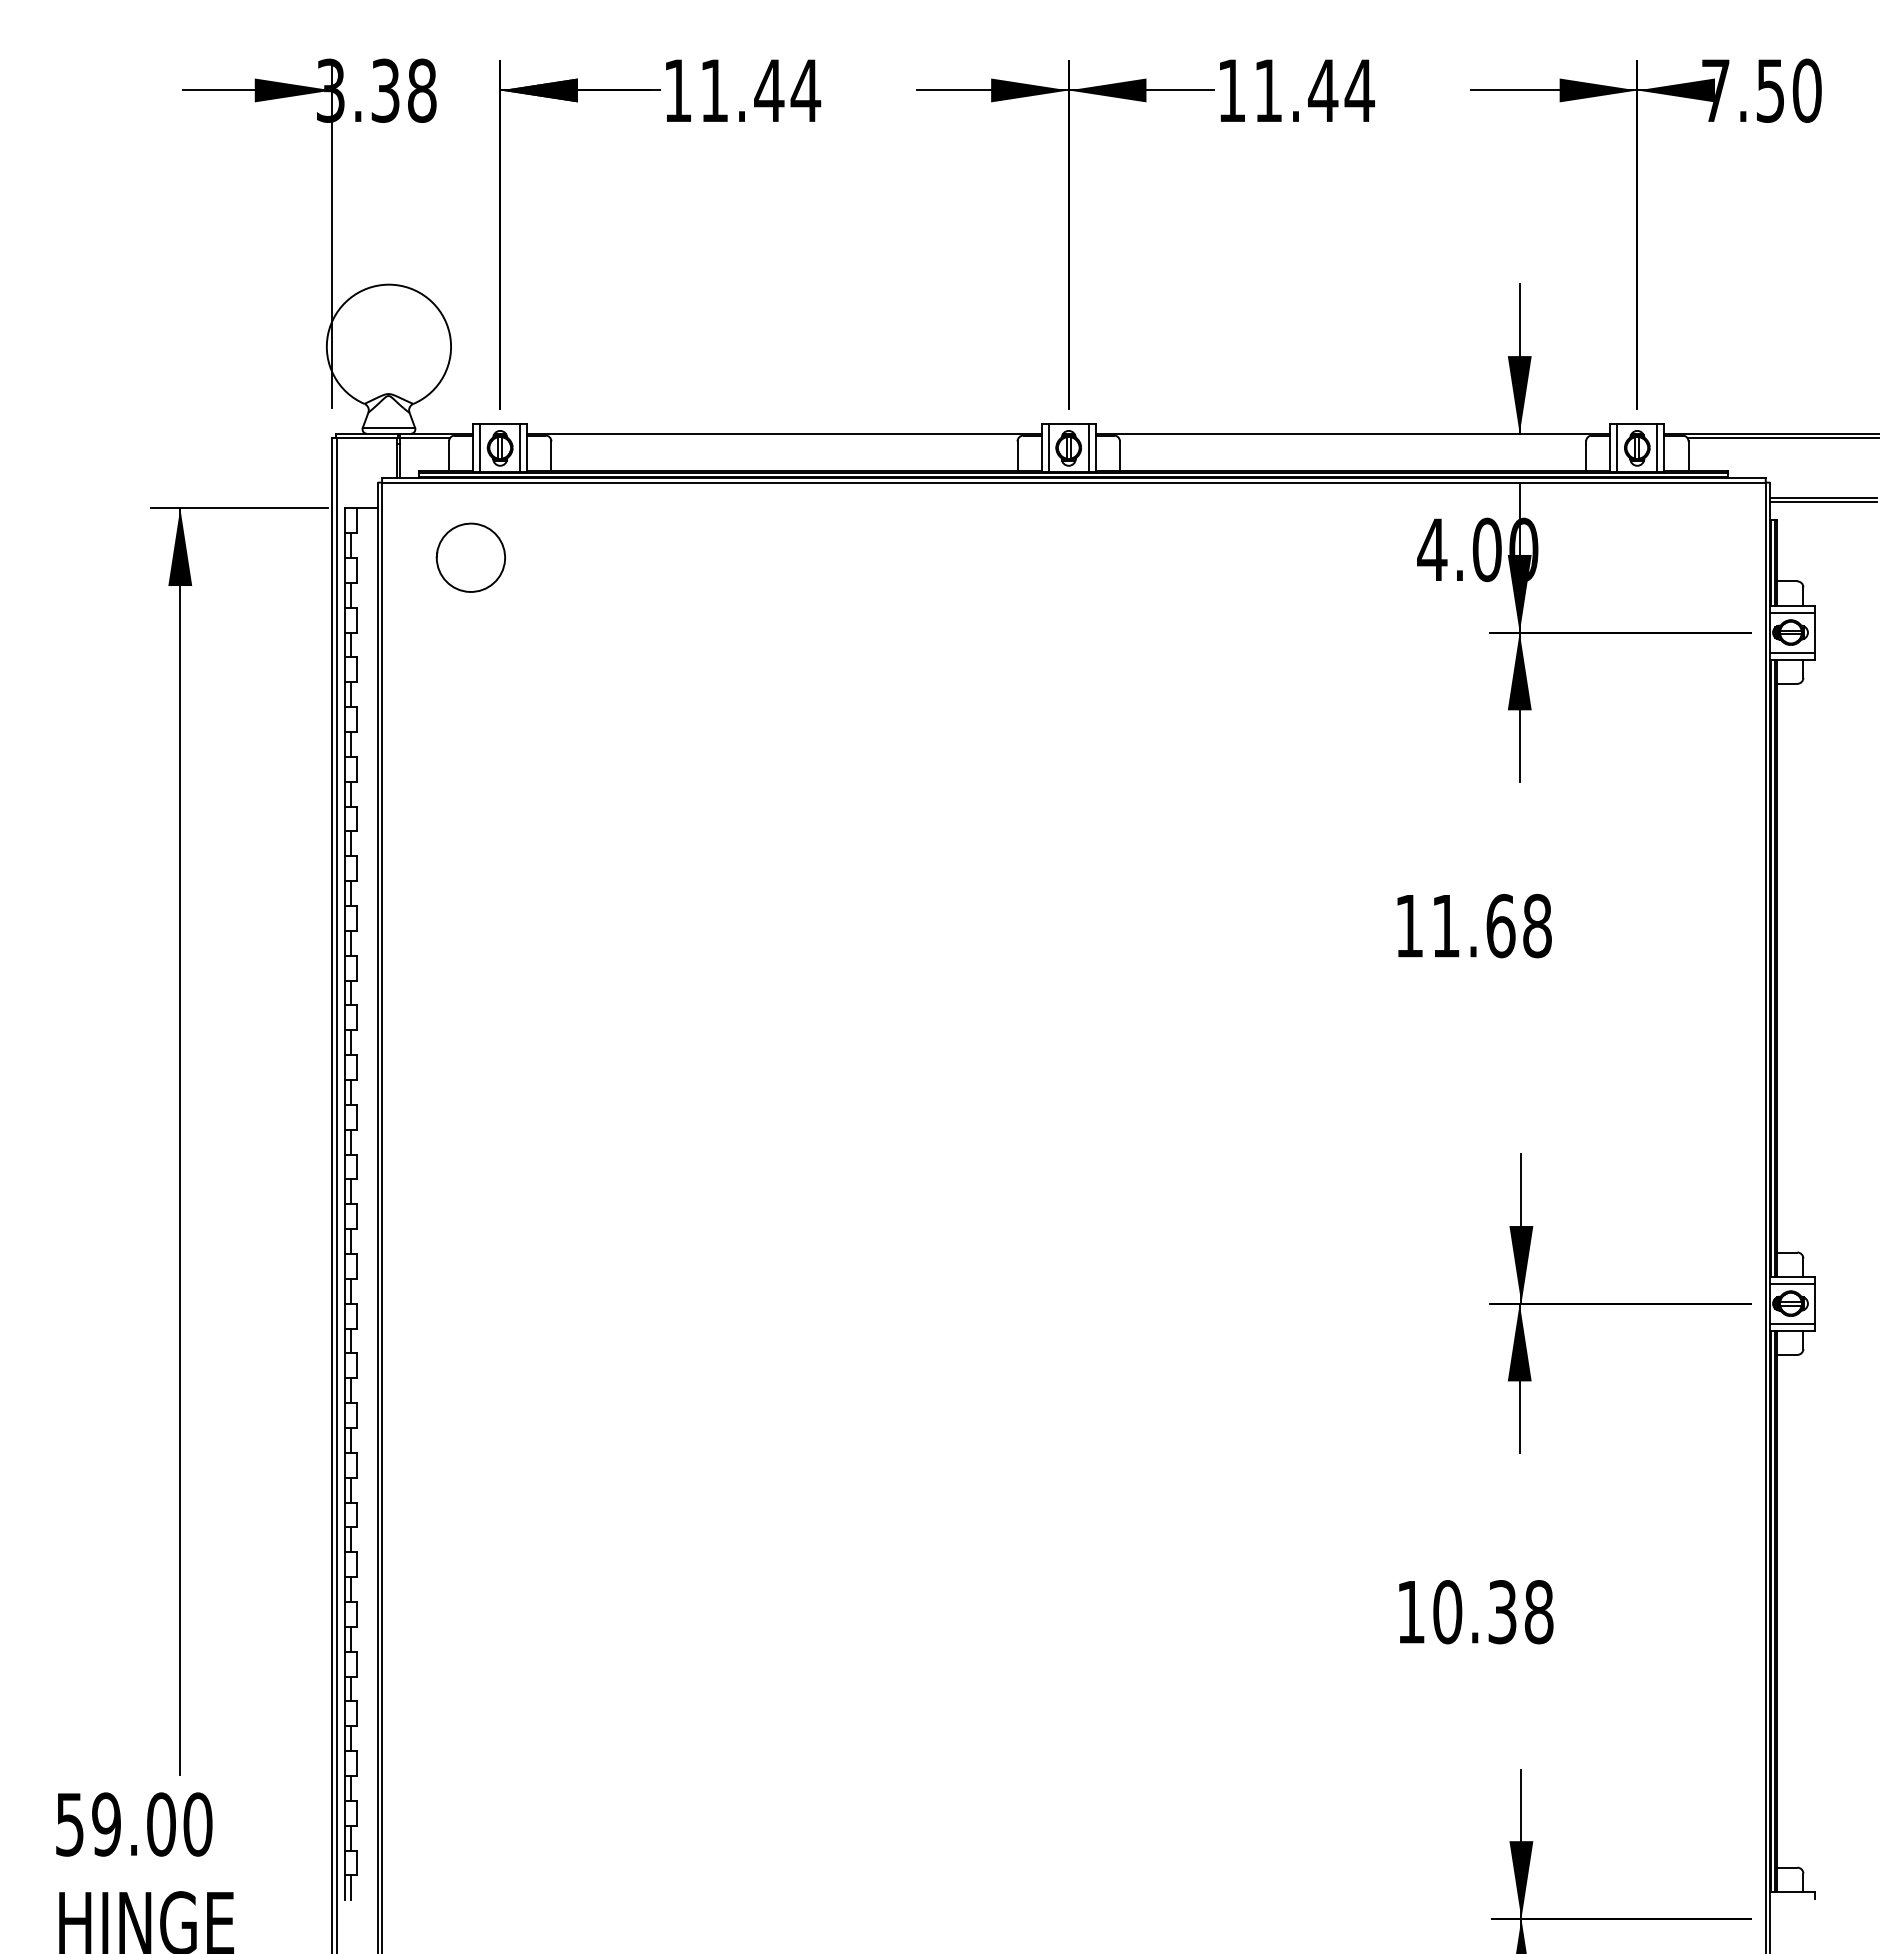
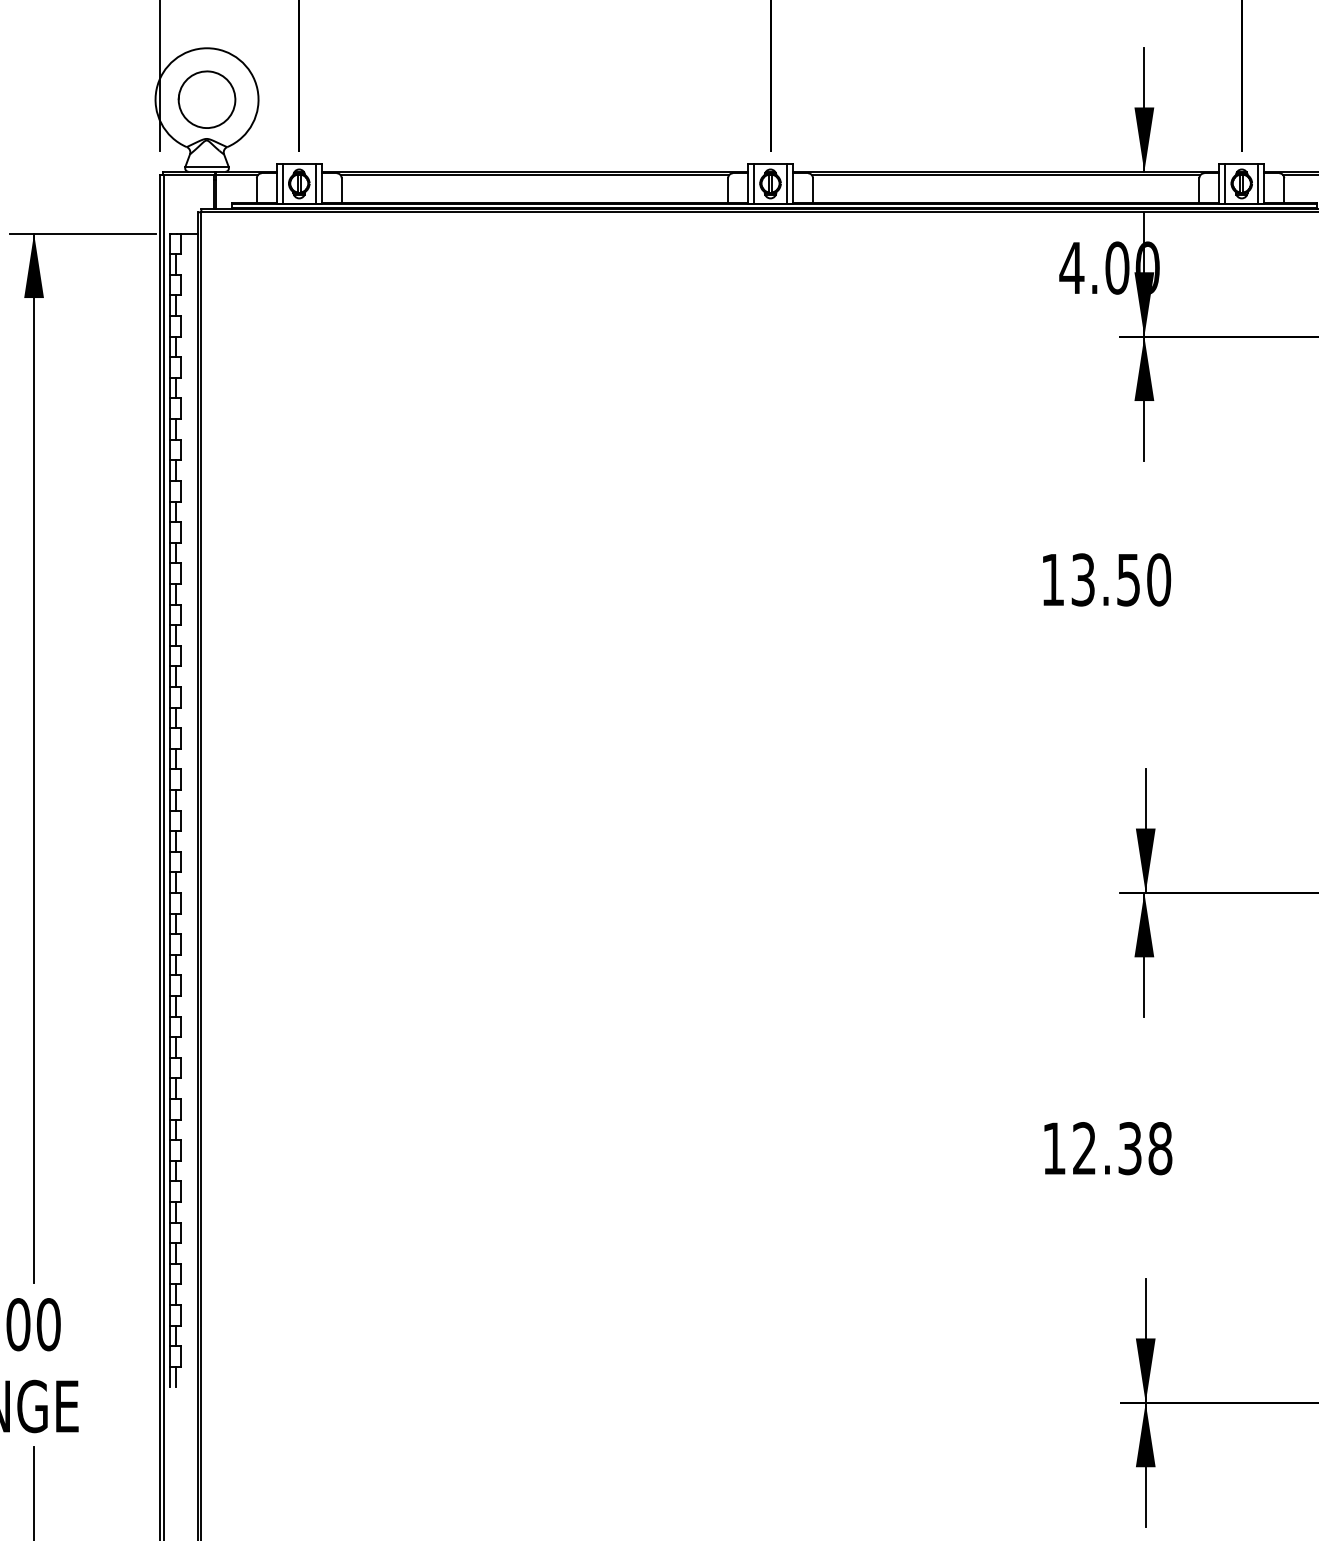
line: (784, 438) -> (534, 175), added
line: (1352, 438) -> (1005, 175), added
part: (470, 557) -> (206, 99), moved
text: (1491, 926) -> (1120, 580), 11.68 -> 13.50
text: (1447, 1612) -> (1084, 1148), 10.38 -> 12.38

